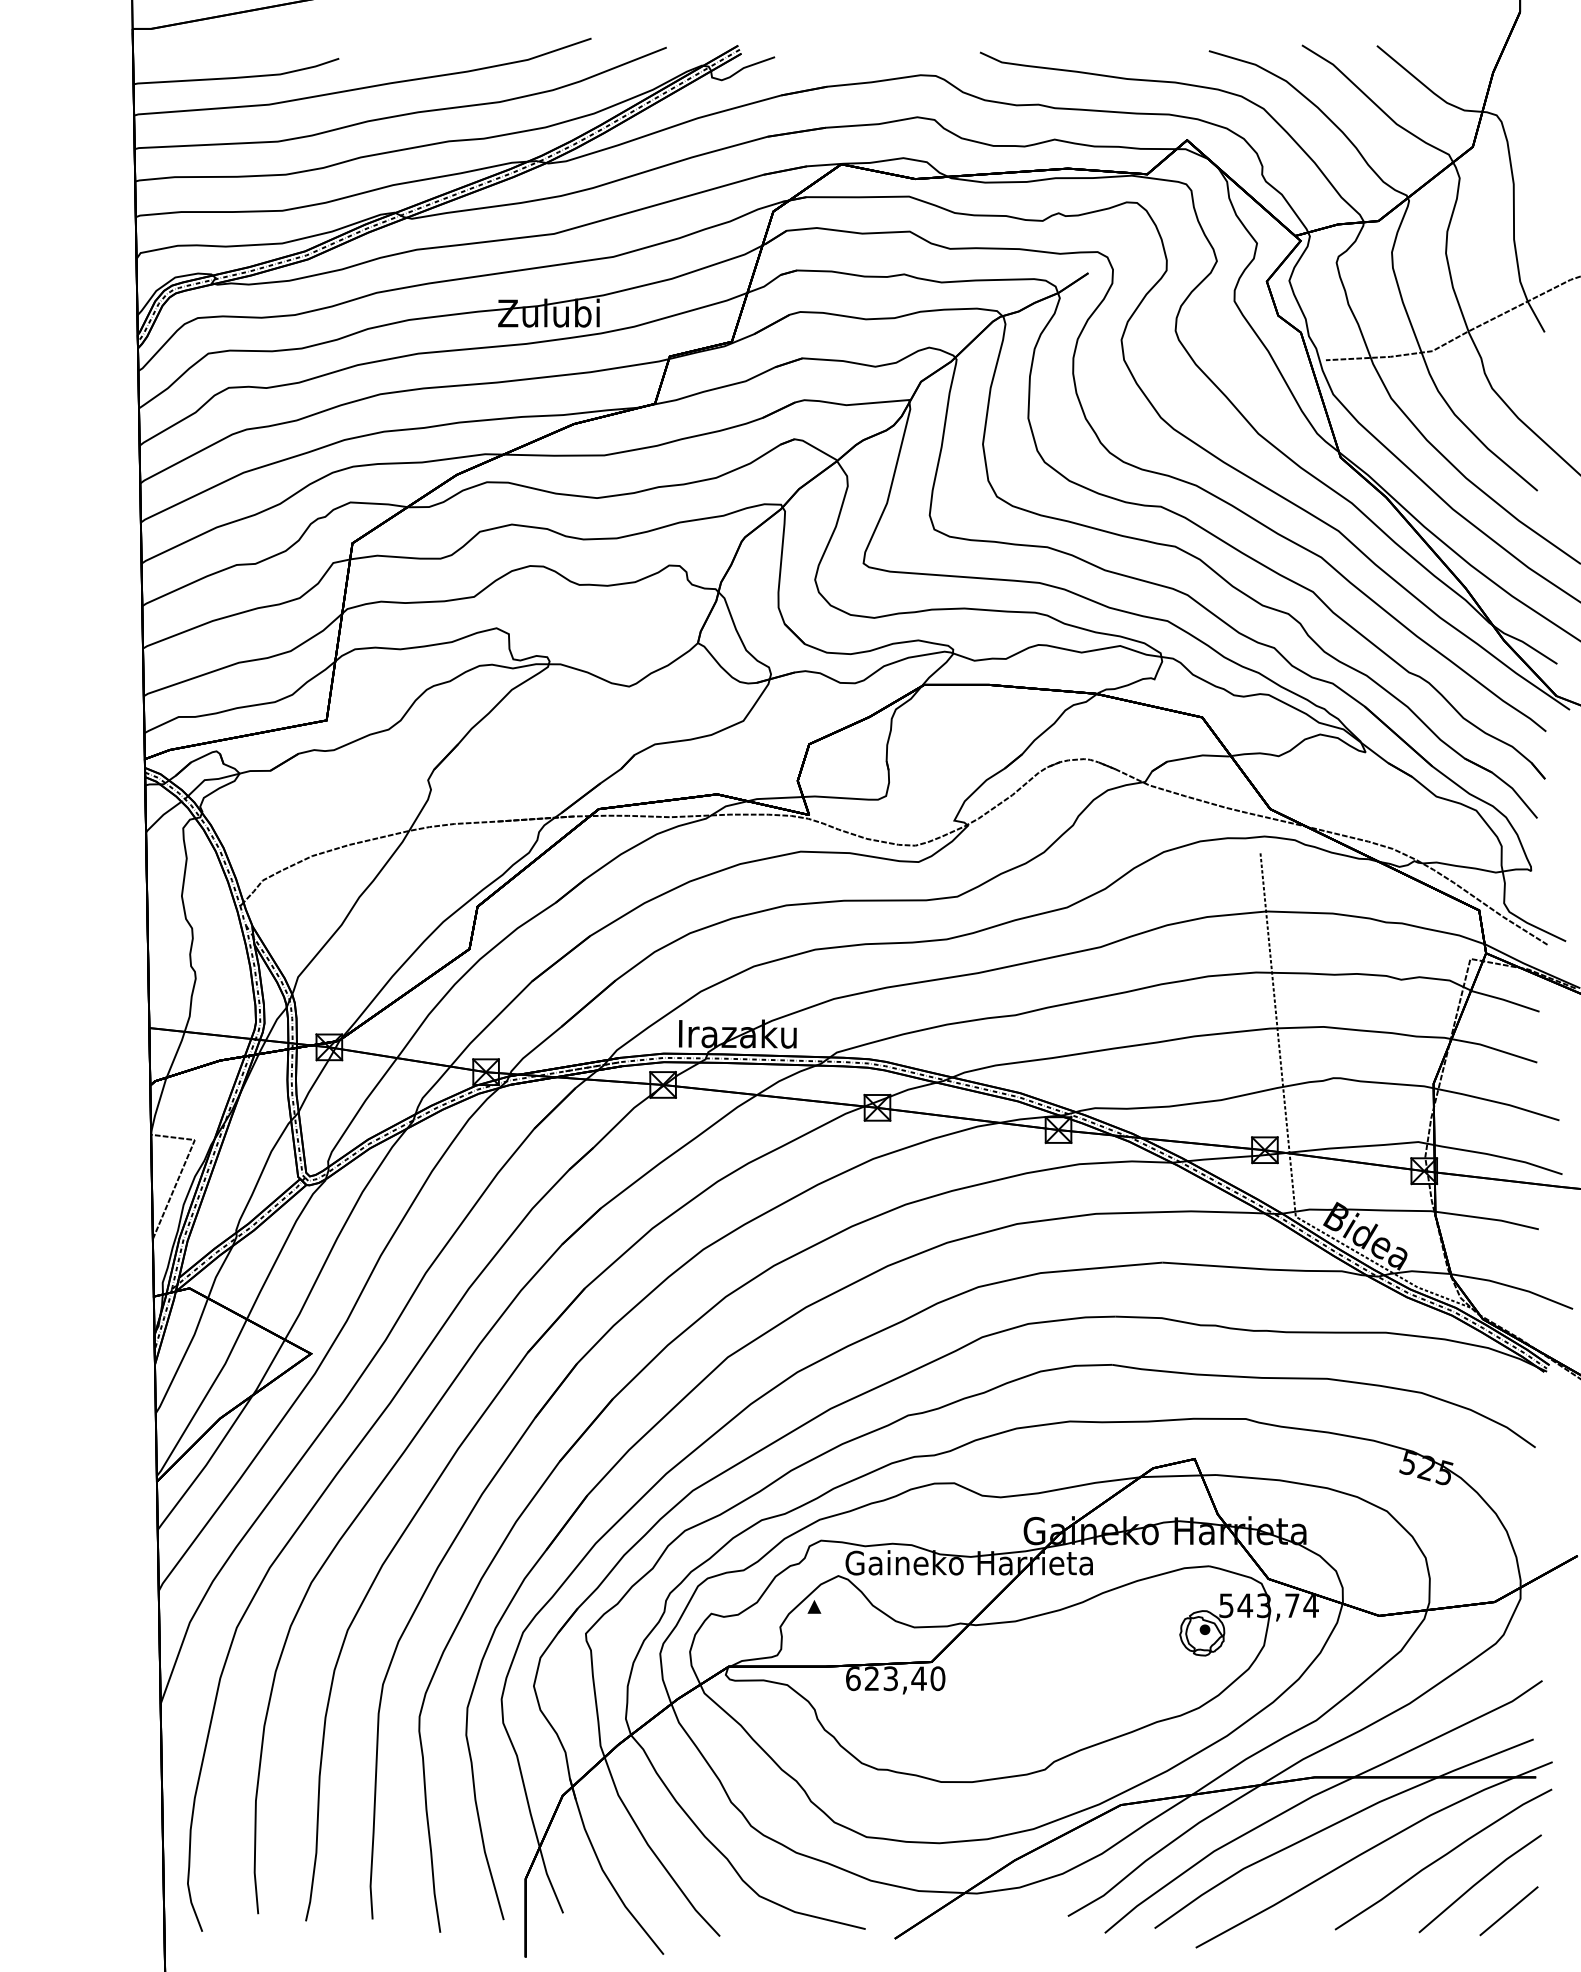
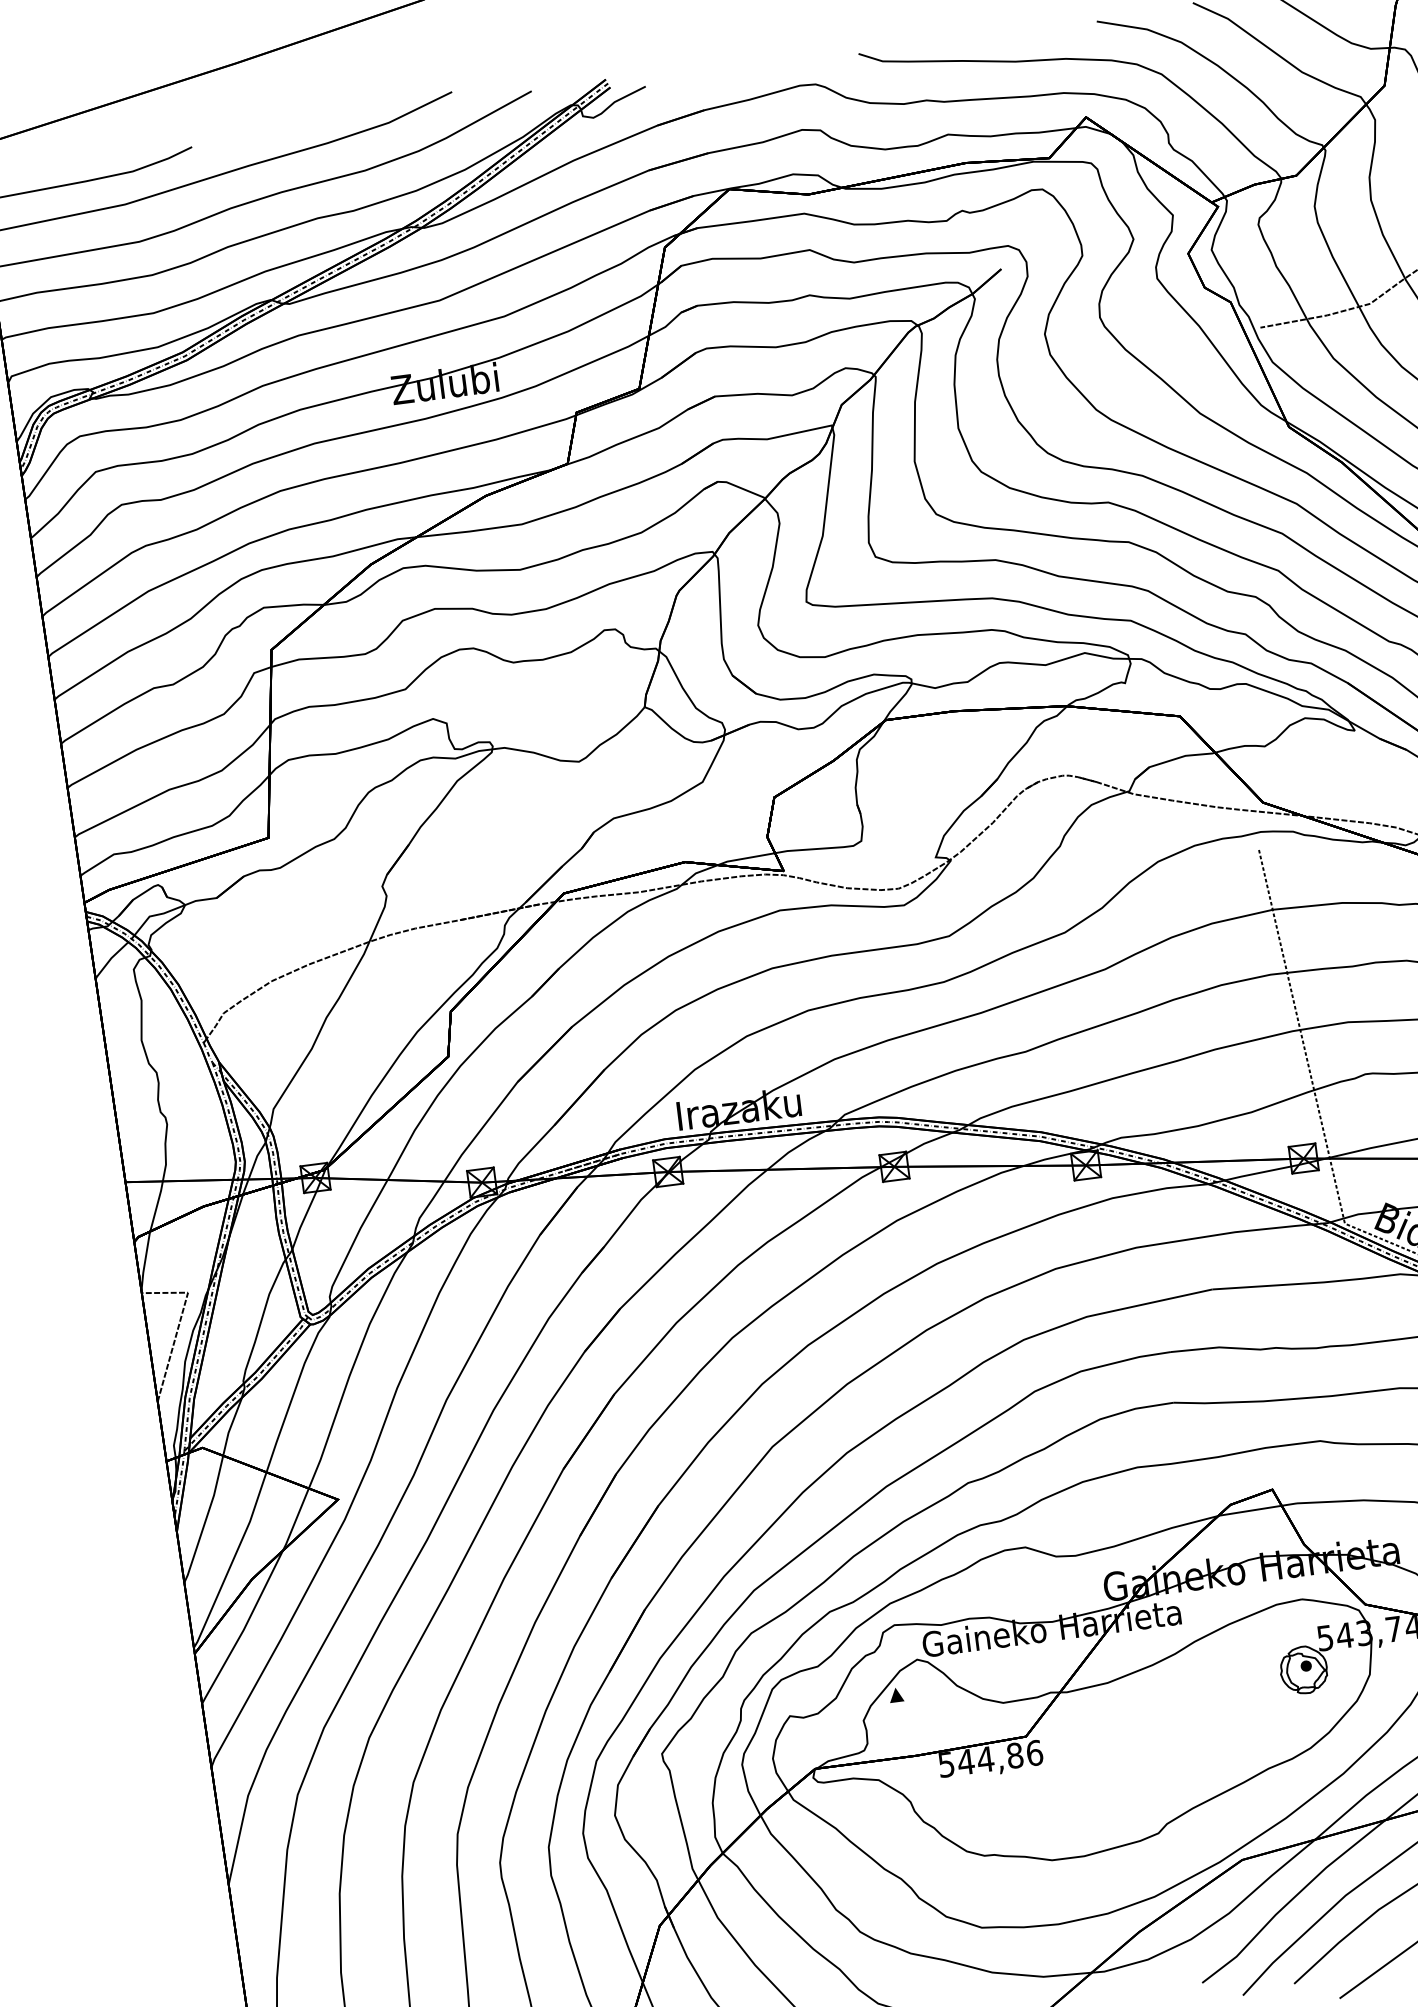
text: (895, 1678) -> (990, 1758), 623,40 -> 544,86

